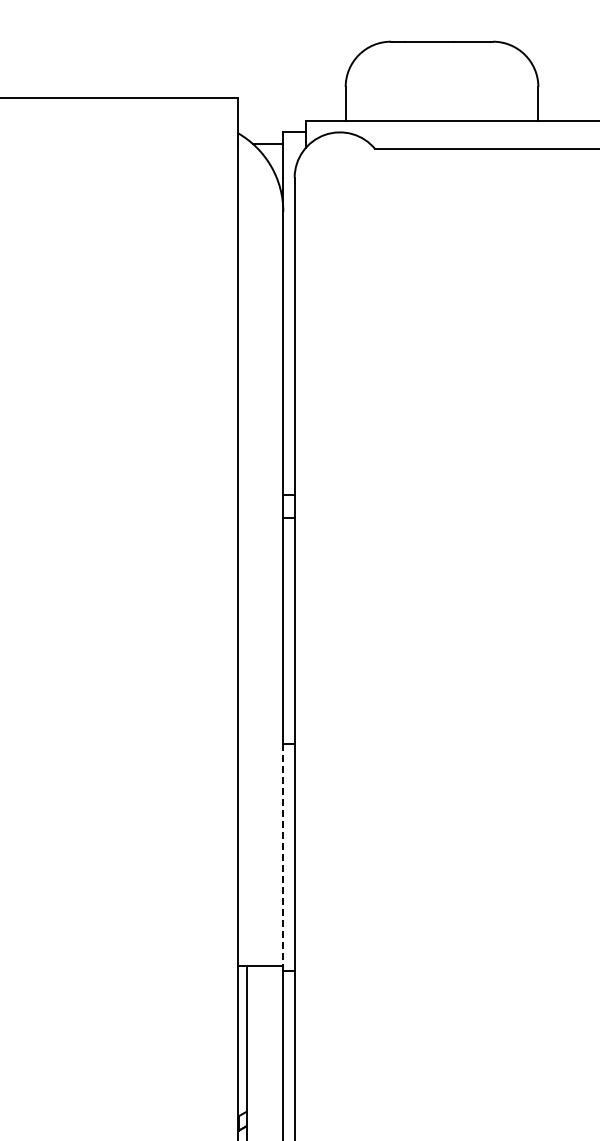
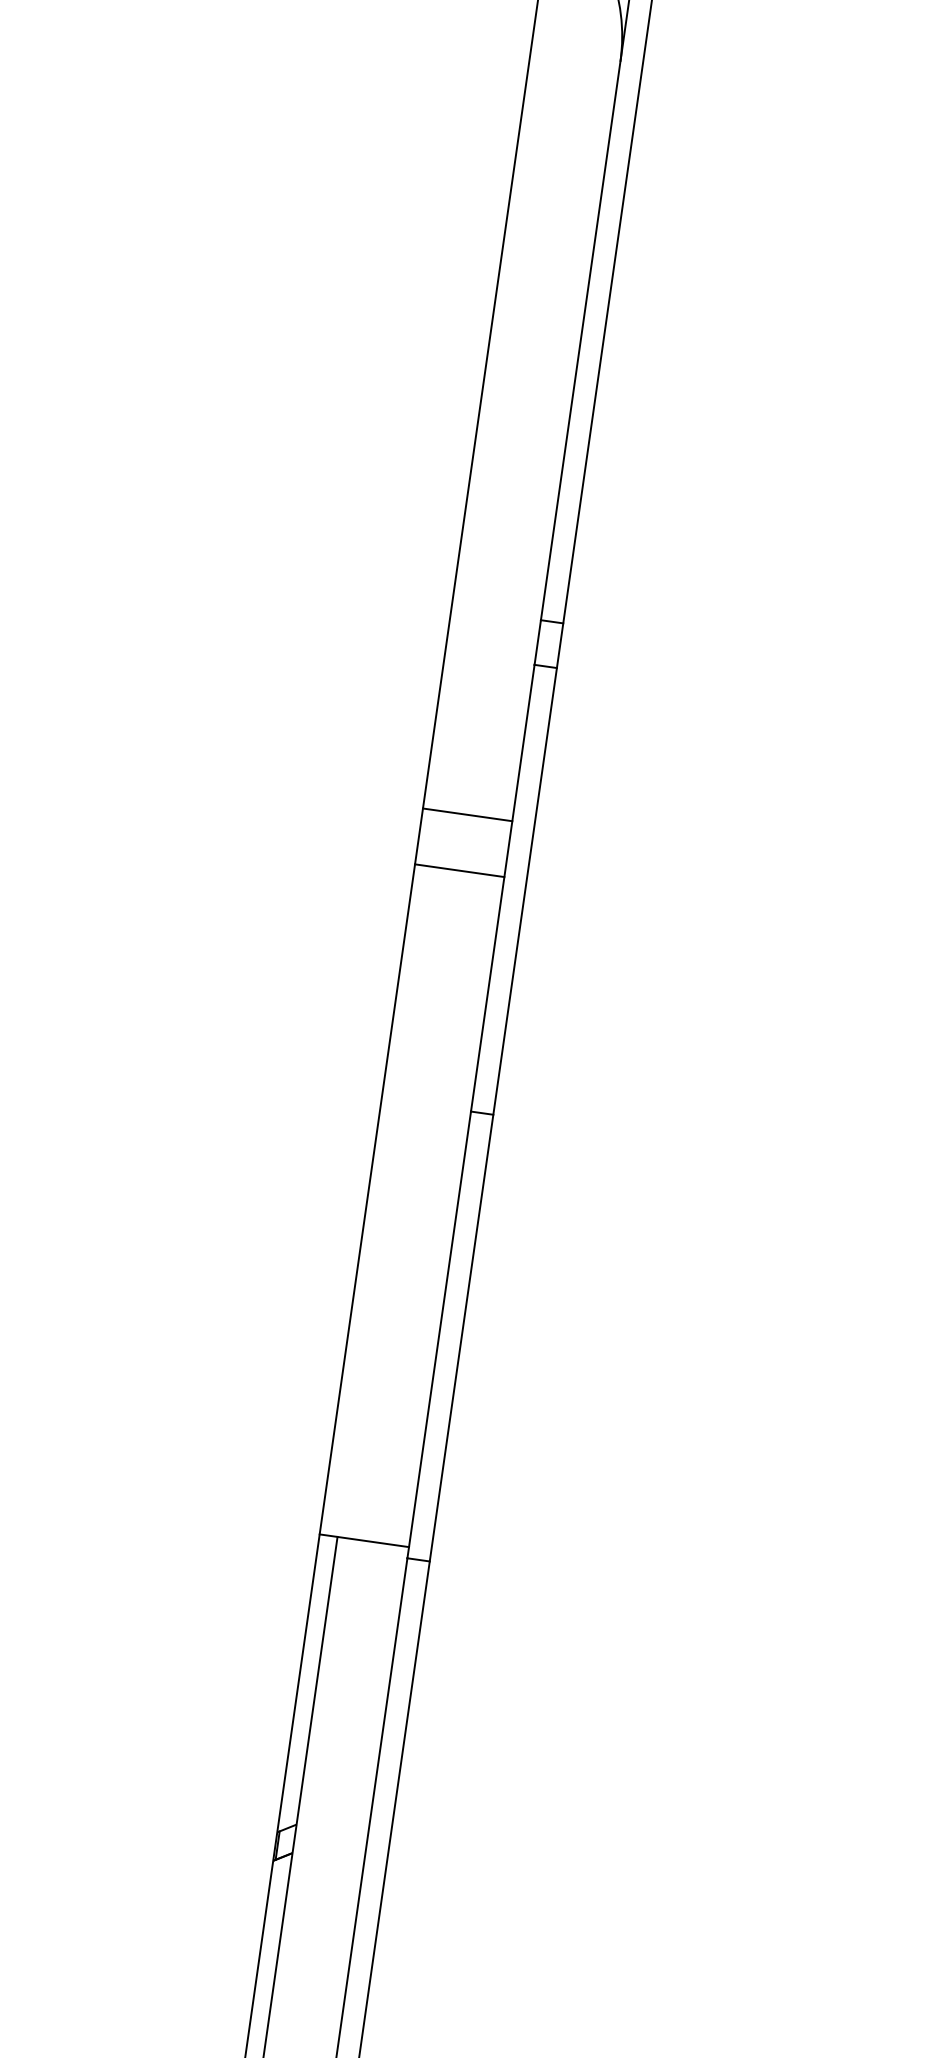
line: (260, 597) -> (467, 815), added
line: (260, 625) -> (459, 870), added
line: (283, 857) -> (439, 1334), dashed -> solid

